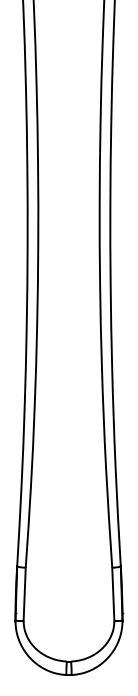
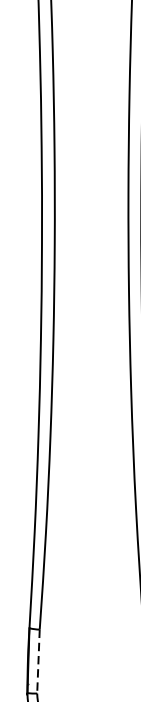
line: (24, 594) -> (38, 661), solid -> dashed

